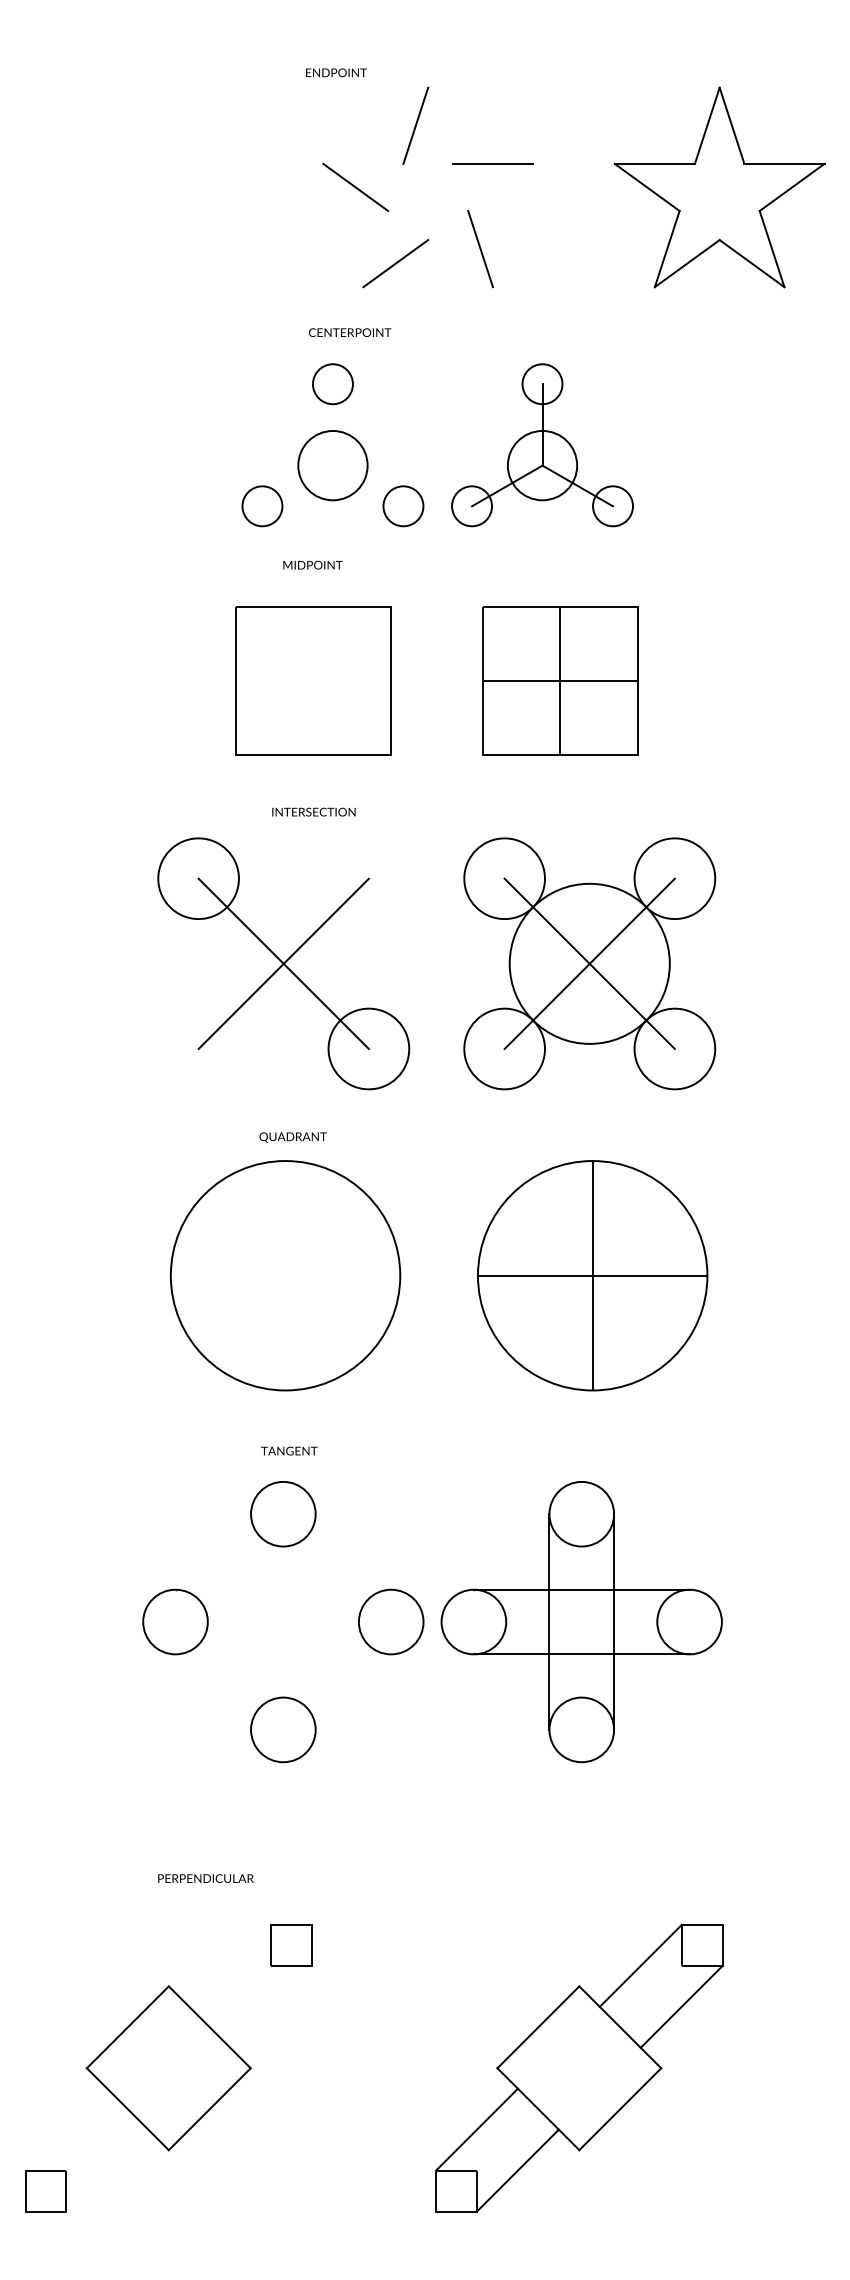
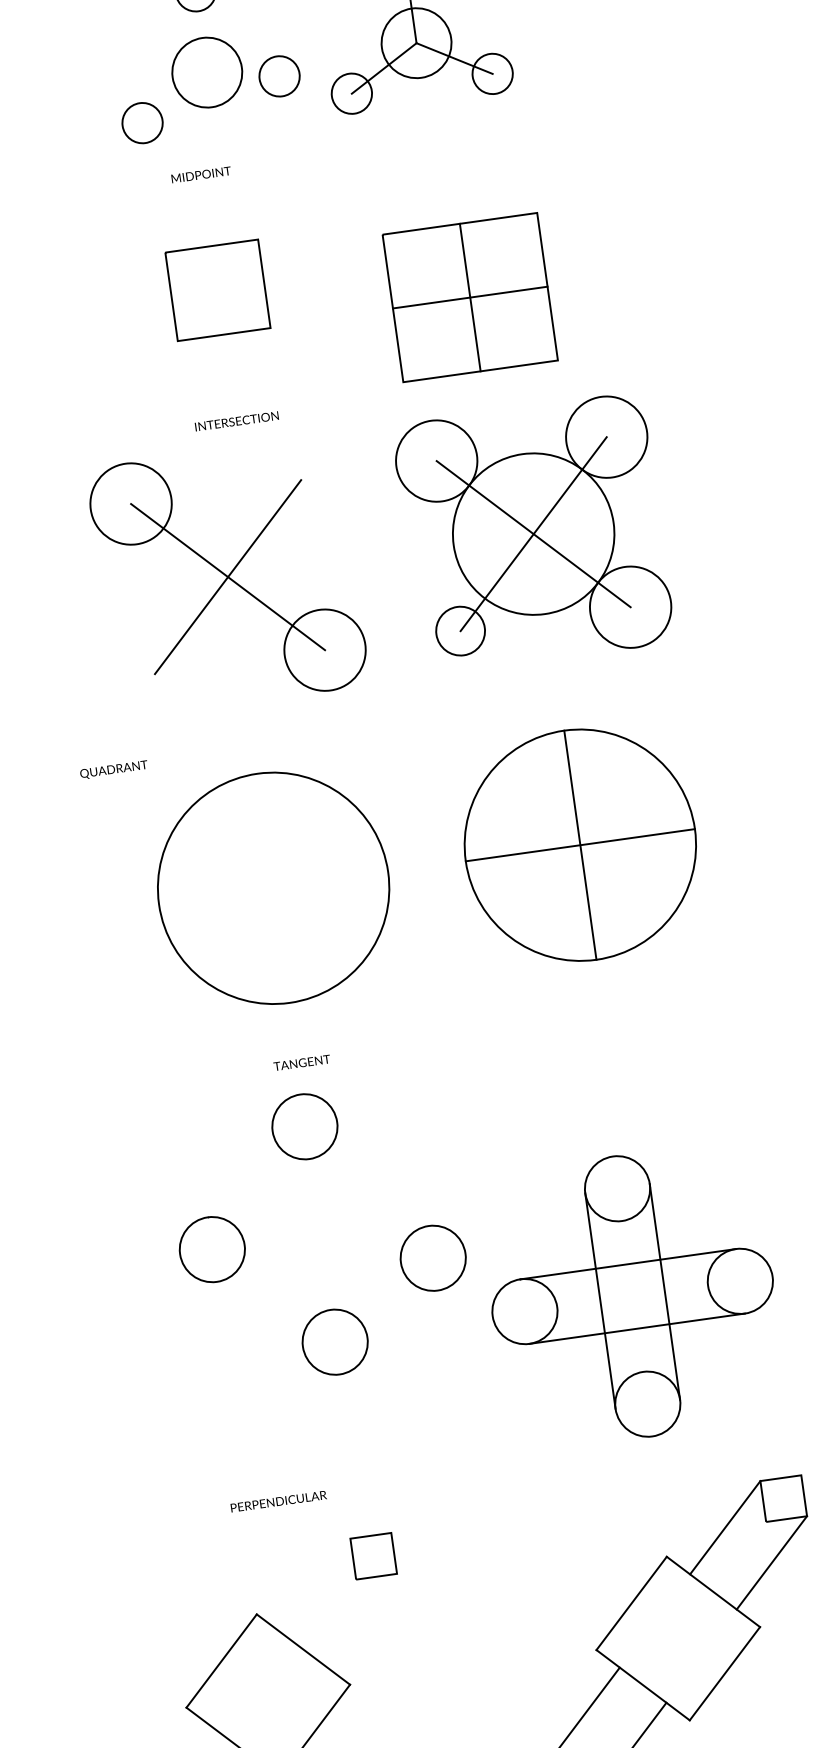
circle: (403, 506) -> (279, 76), moved
part: (313, 680) -> (218, 289), size x0.6
part: (560, 680) -> (470, 297), moved
circle: (504, 1048) -> (460, 630), size x0.6
text: (292, 1137) -> (113, 770), moved
circle: (391, 1621) -> (433, 1257), moved
part: (581, 1622) -> (632, 1296), moved

